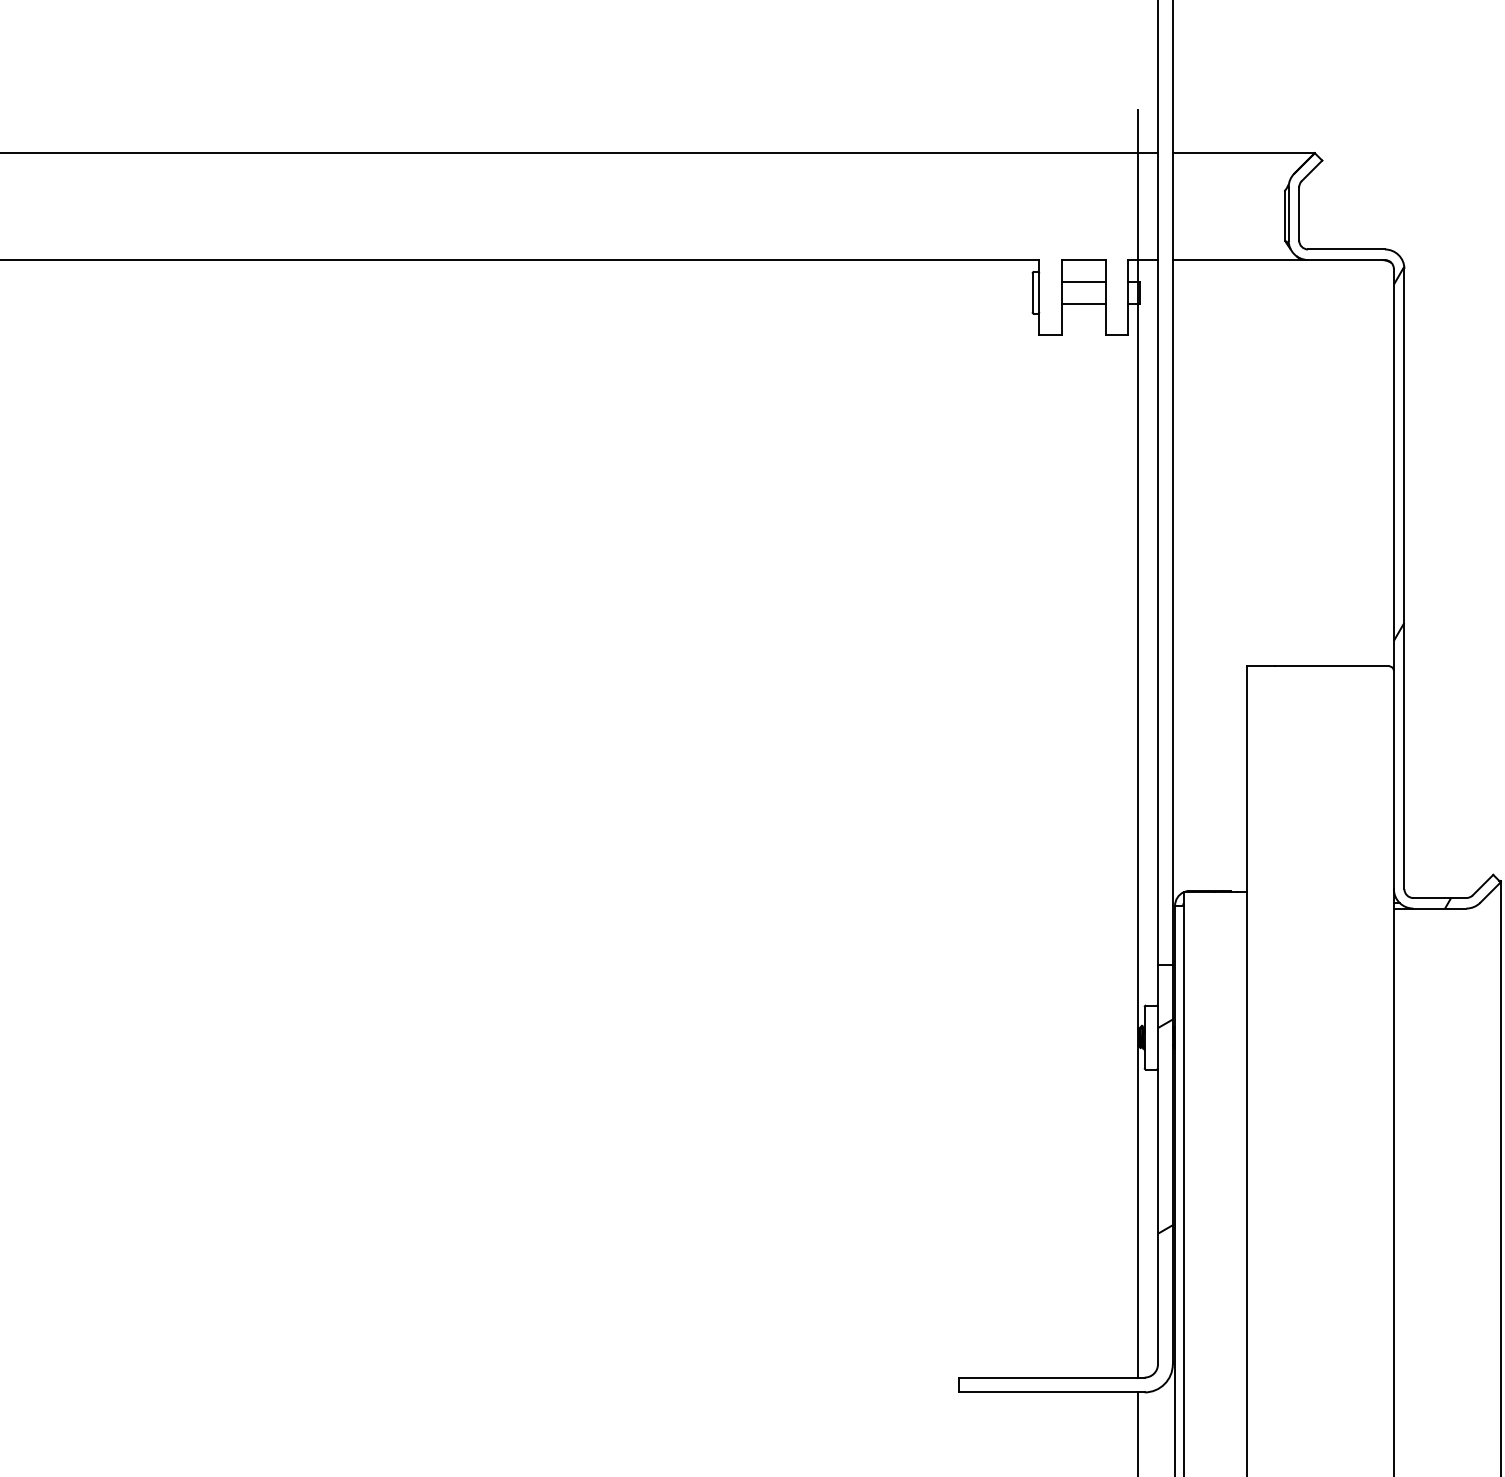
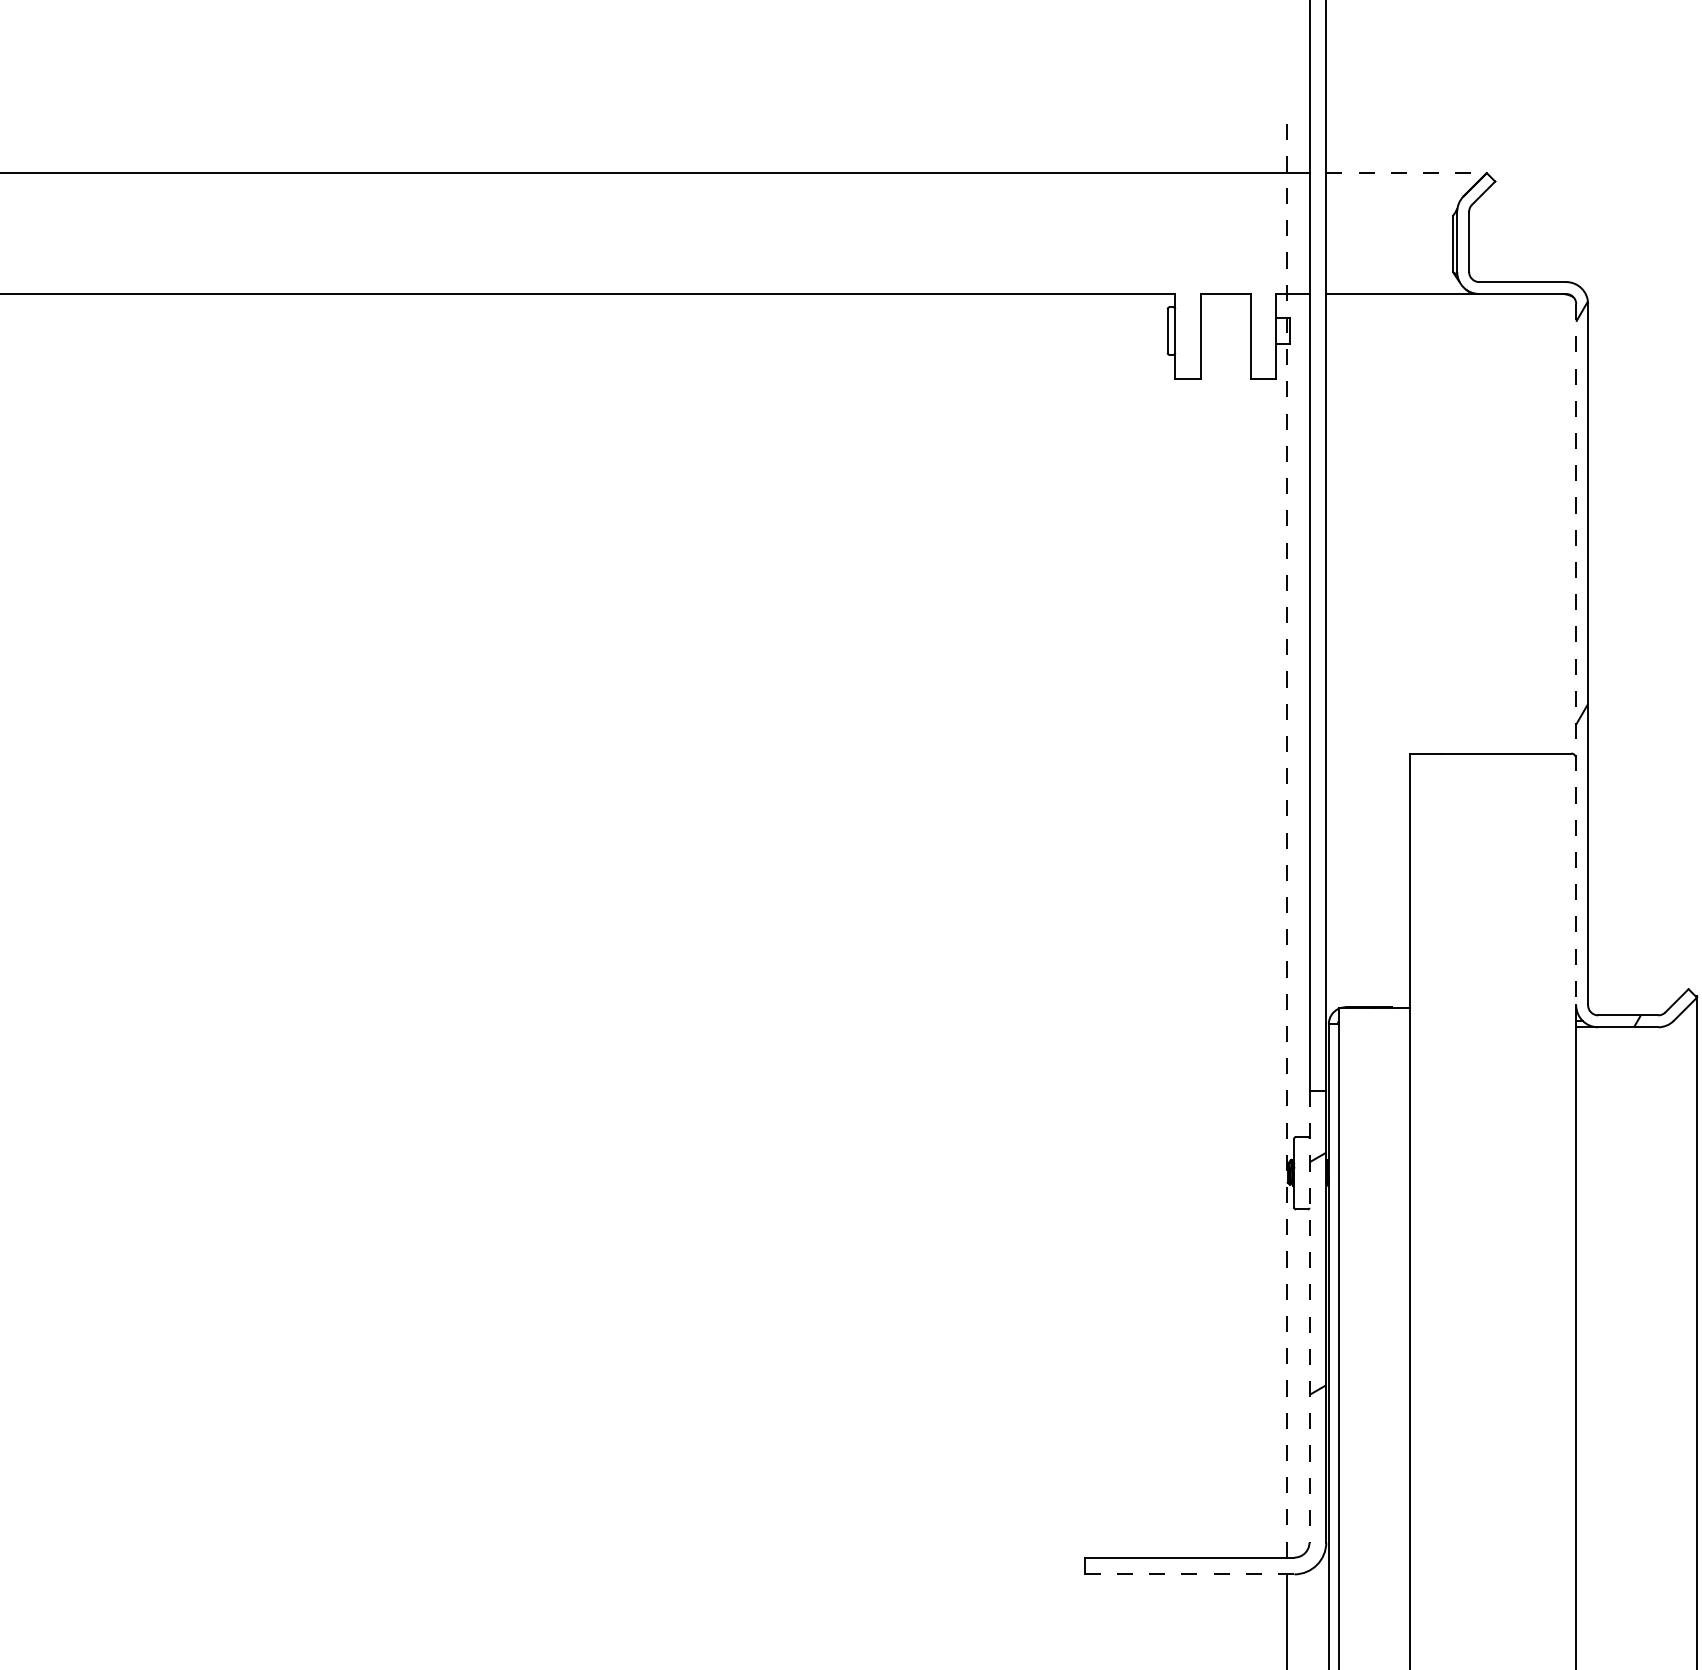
line: (1243, 153) -> (1406, 173), solid -> dashed
line: (1083, 281) -> (1225, 318), removed
line: (1083, 304) -> (1225, 344), removed
line: (1393, 579) -> (1575, 655), solid -> dashed
line: (1137, 743) -> (1286, 840), solid -> dashed
line: (1158, 1164) -> (1310, 1316), solid -> dashed
line: (1051, 1392) -> (1189, 1574), solid -> dashed

